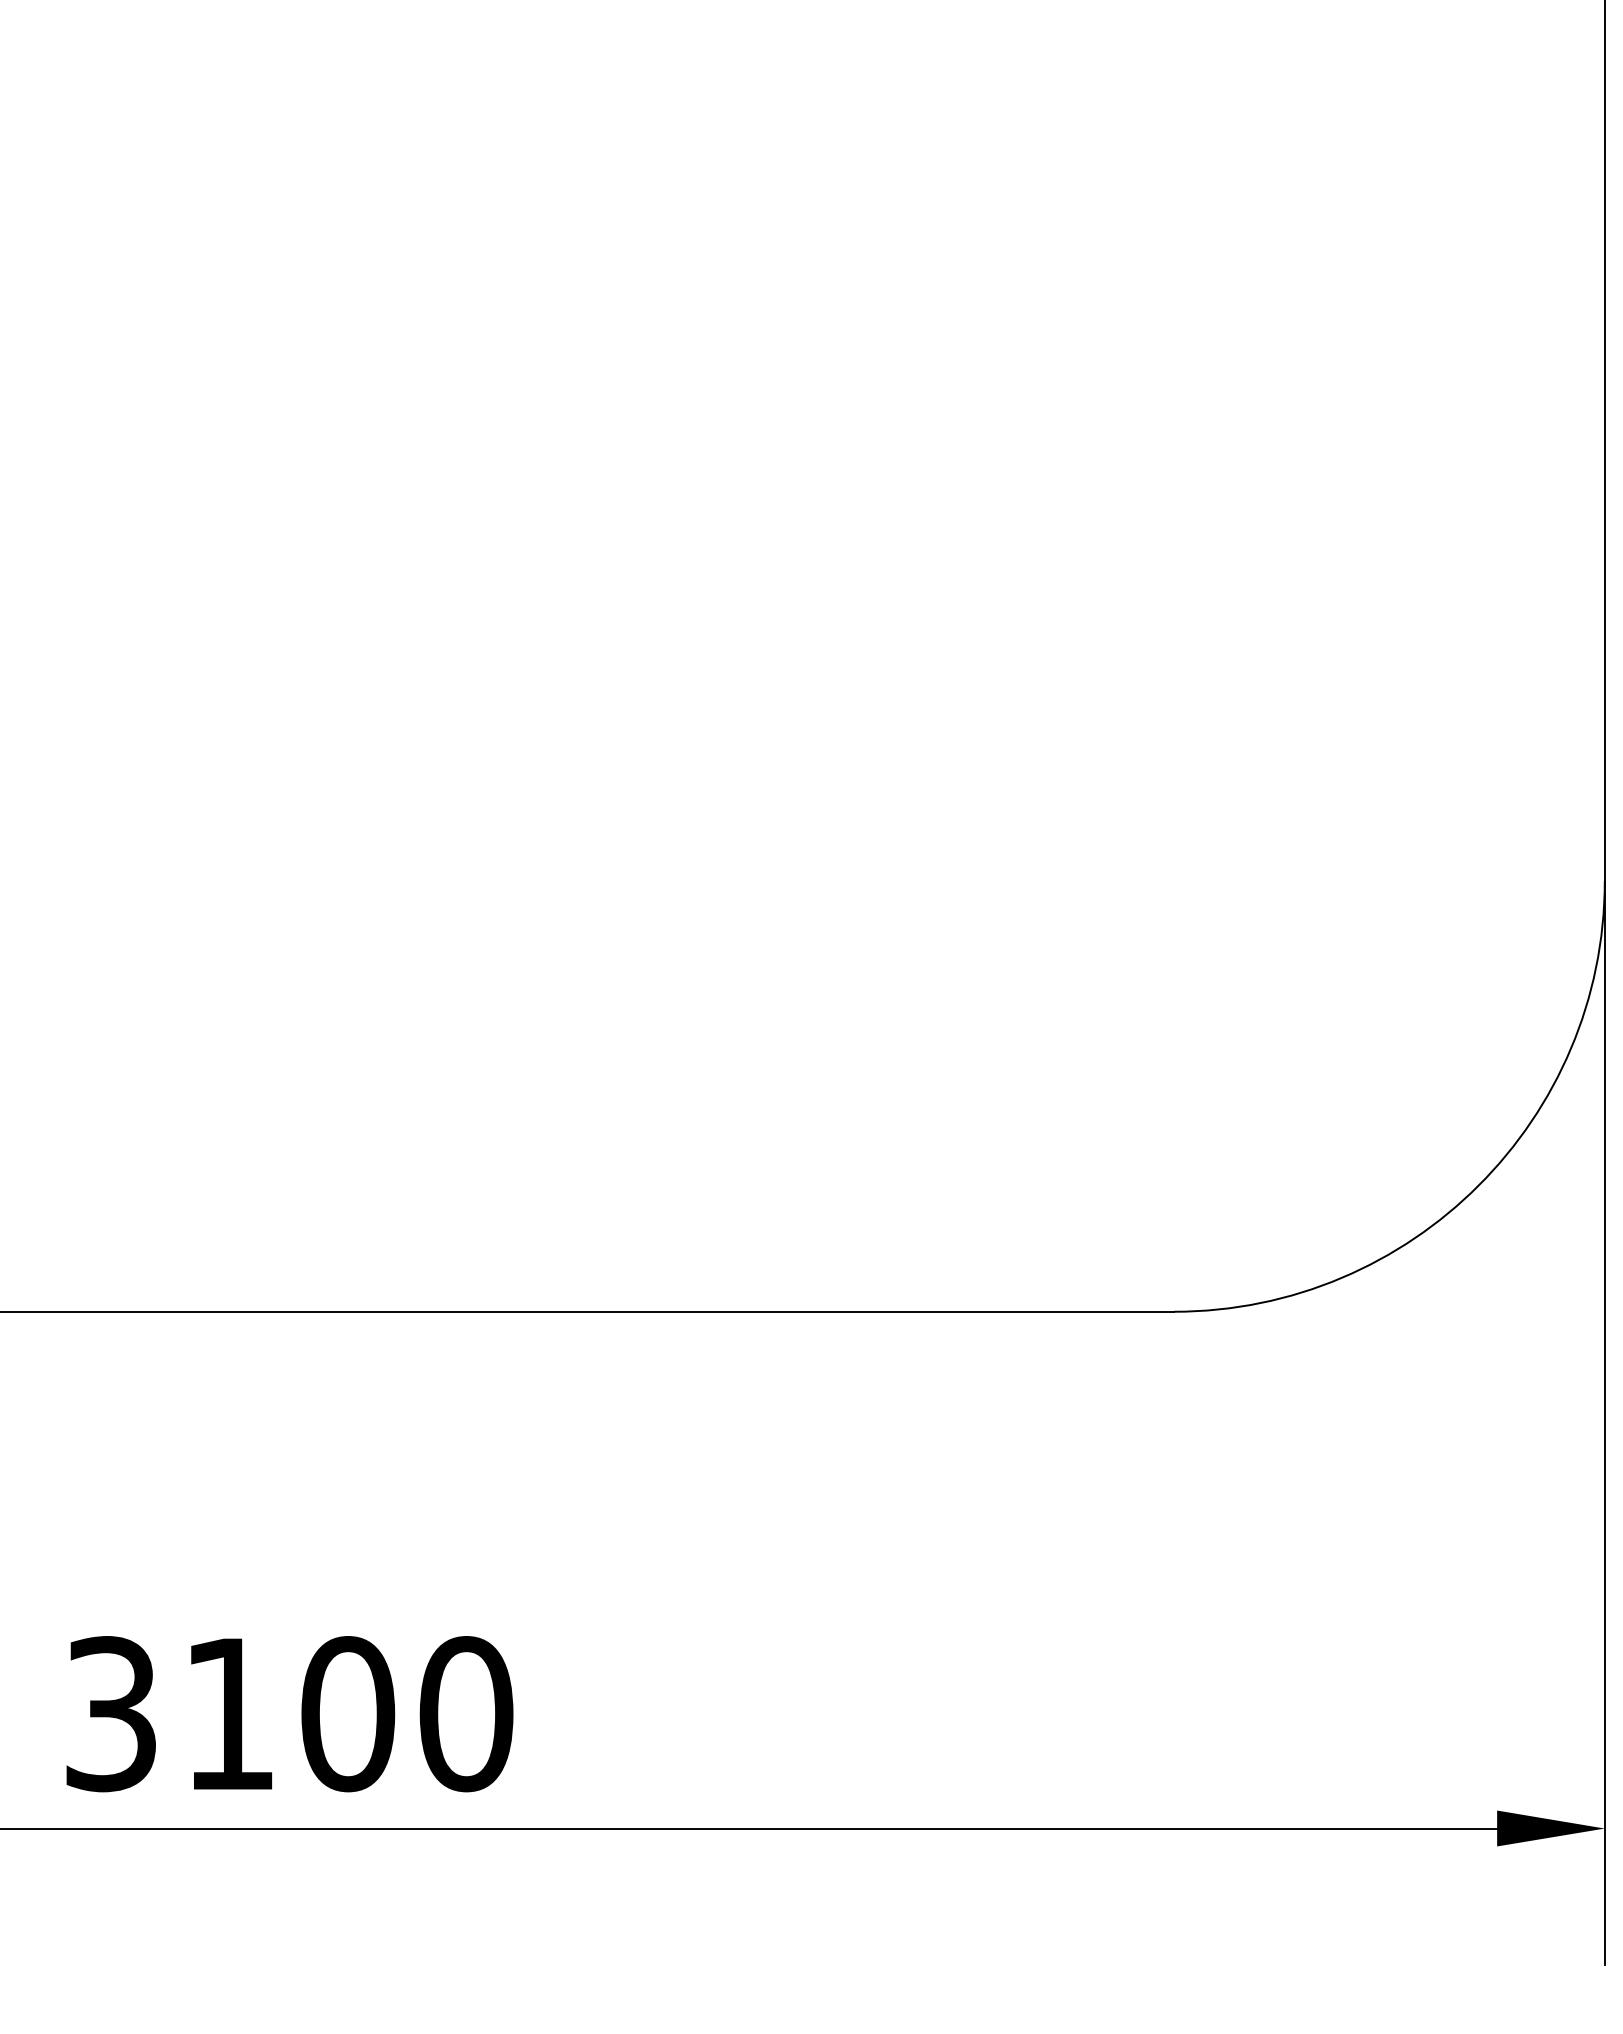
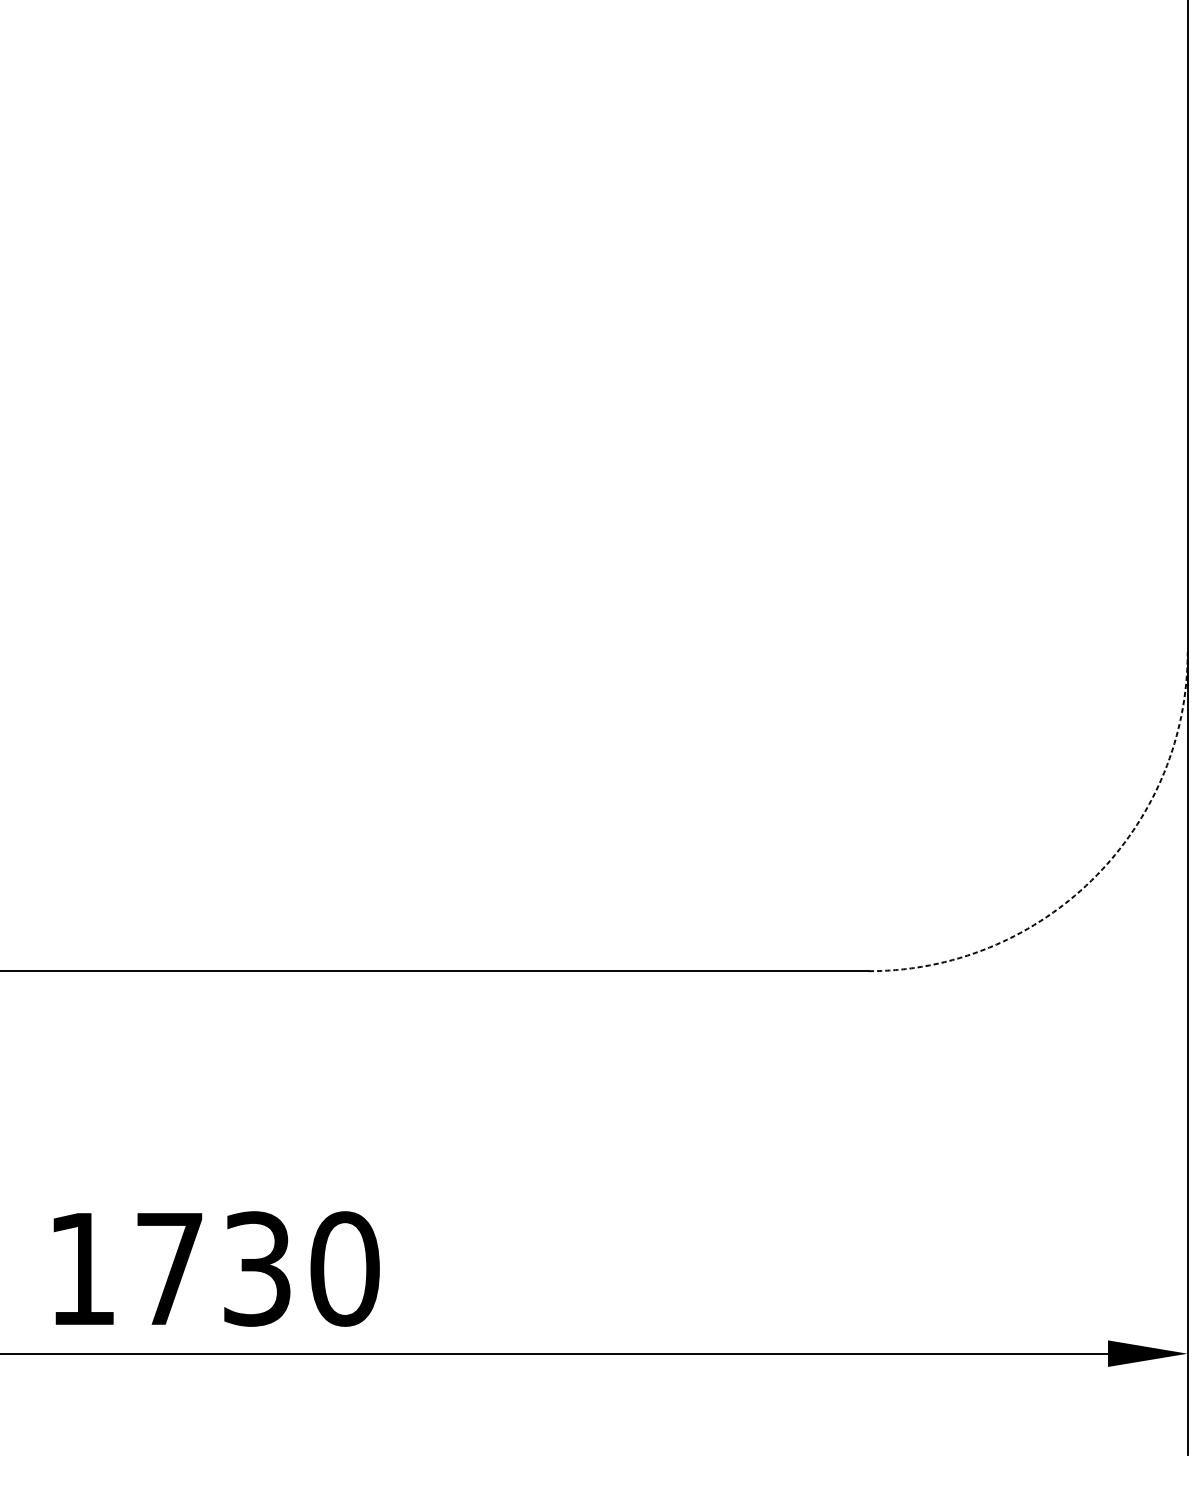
arc: (1478, 1185) -> (1094, 877), solid -> dashed
text: (230, 1714) -> (170, 1269), 3100 -> 1730

